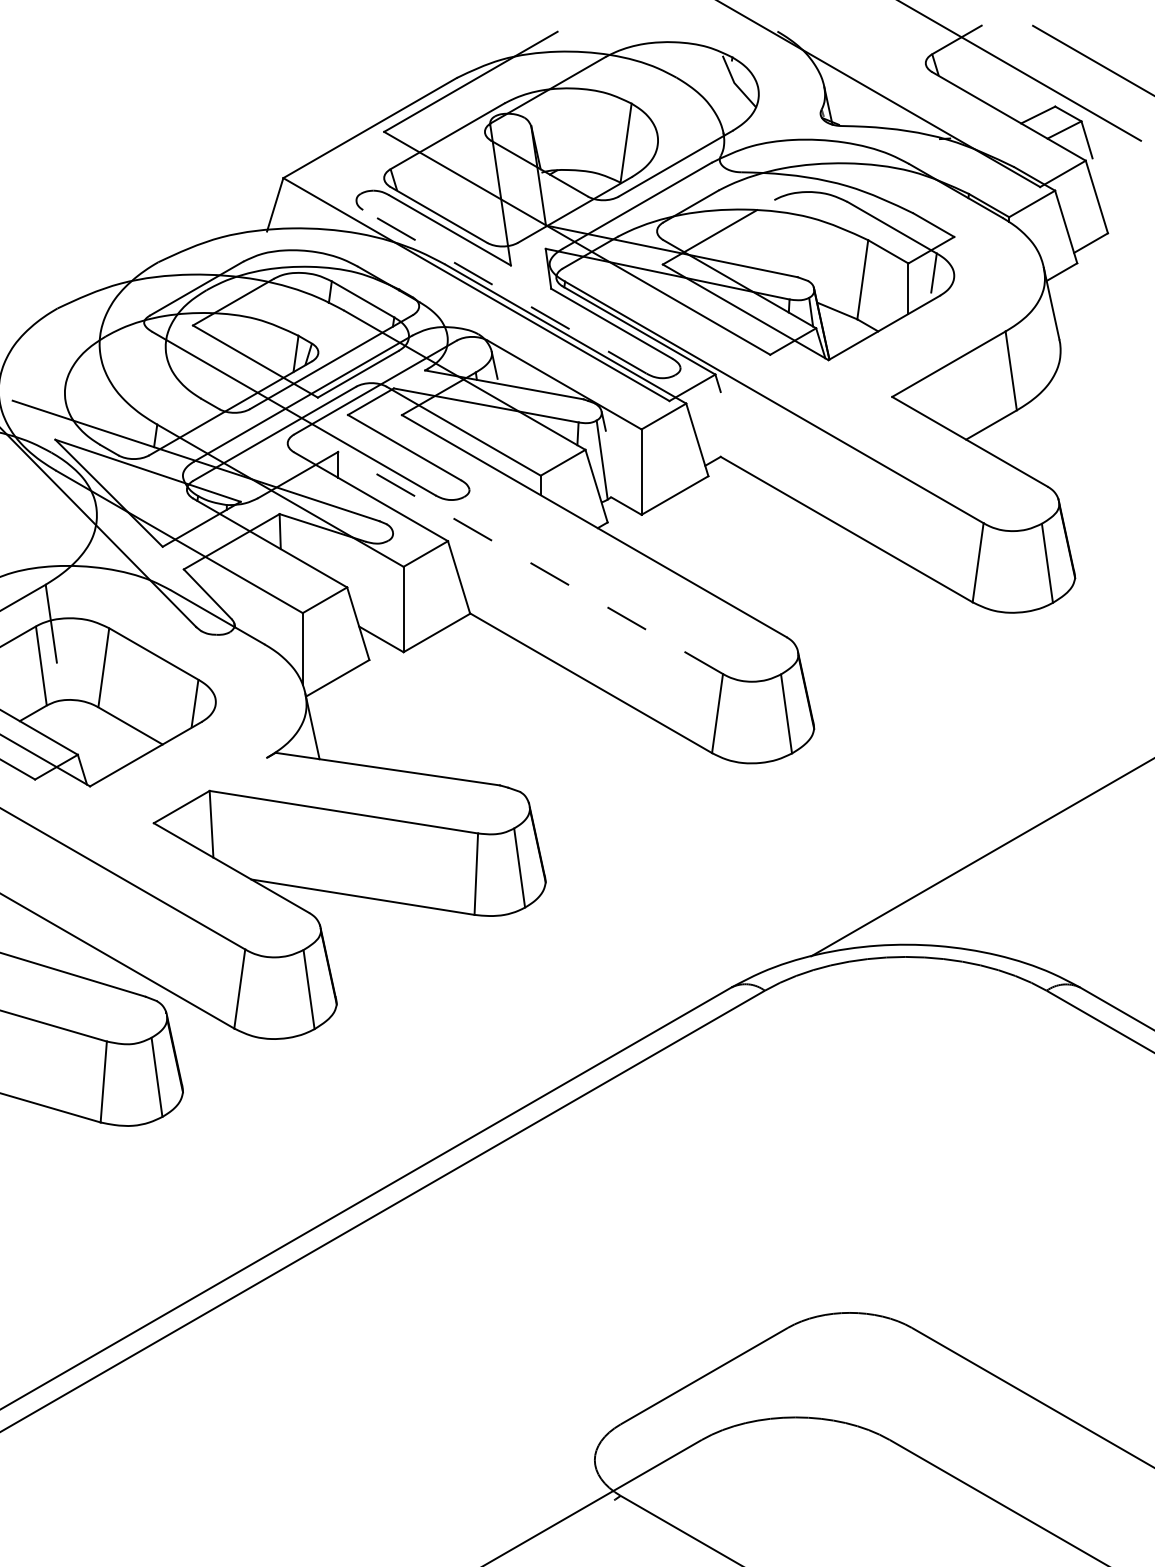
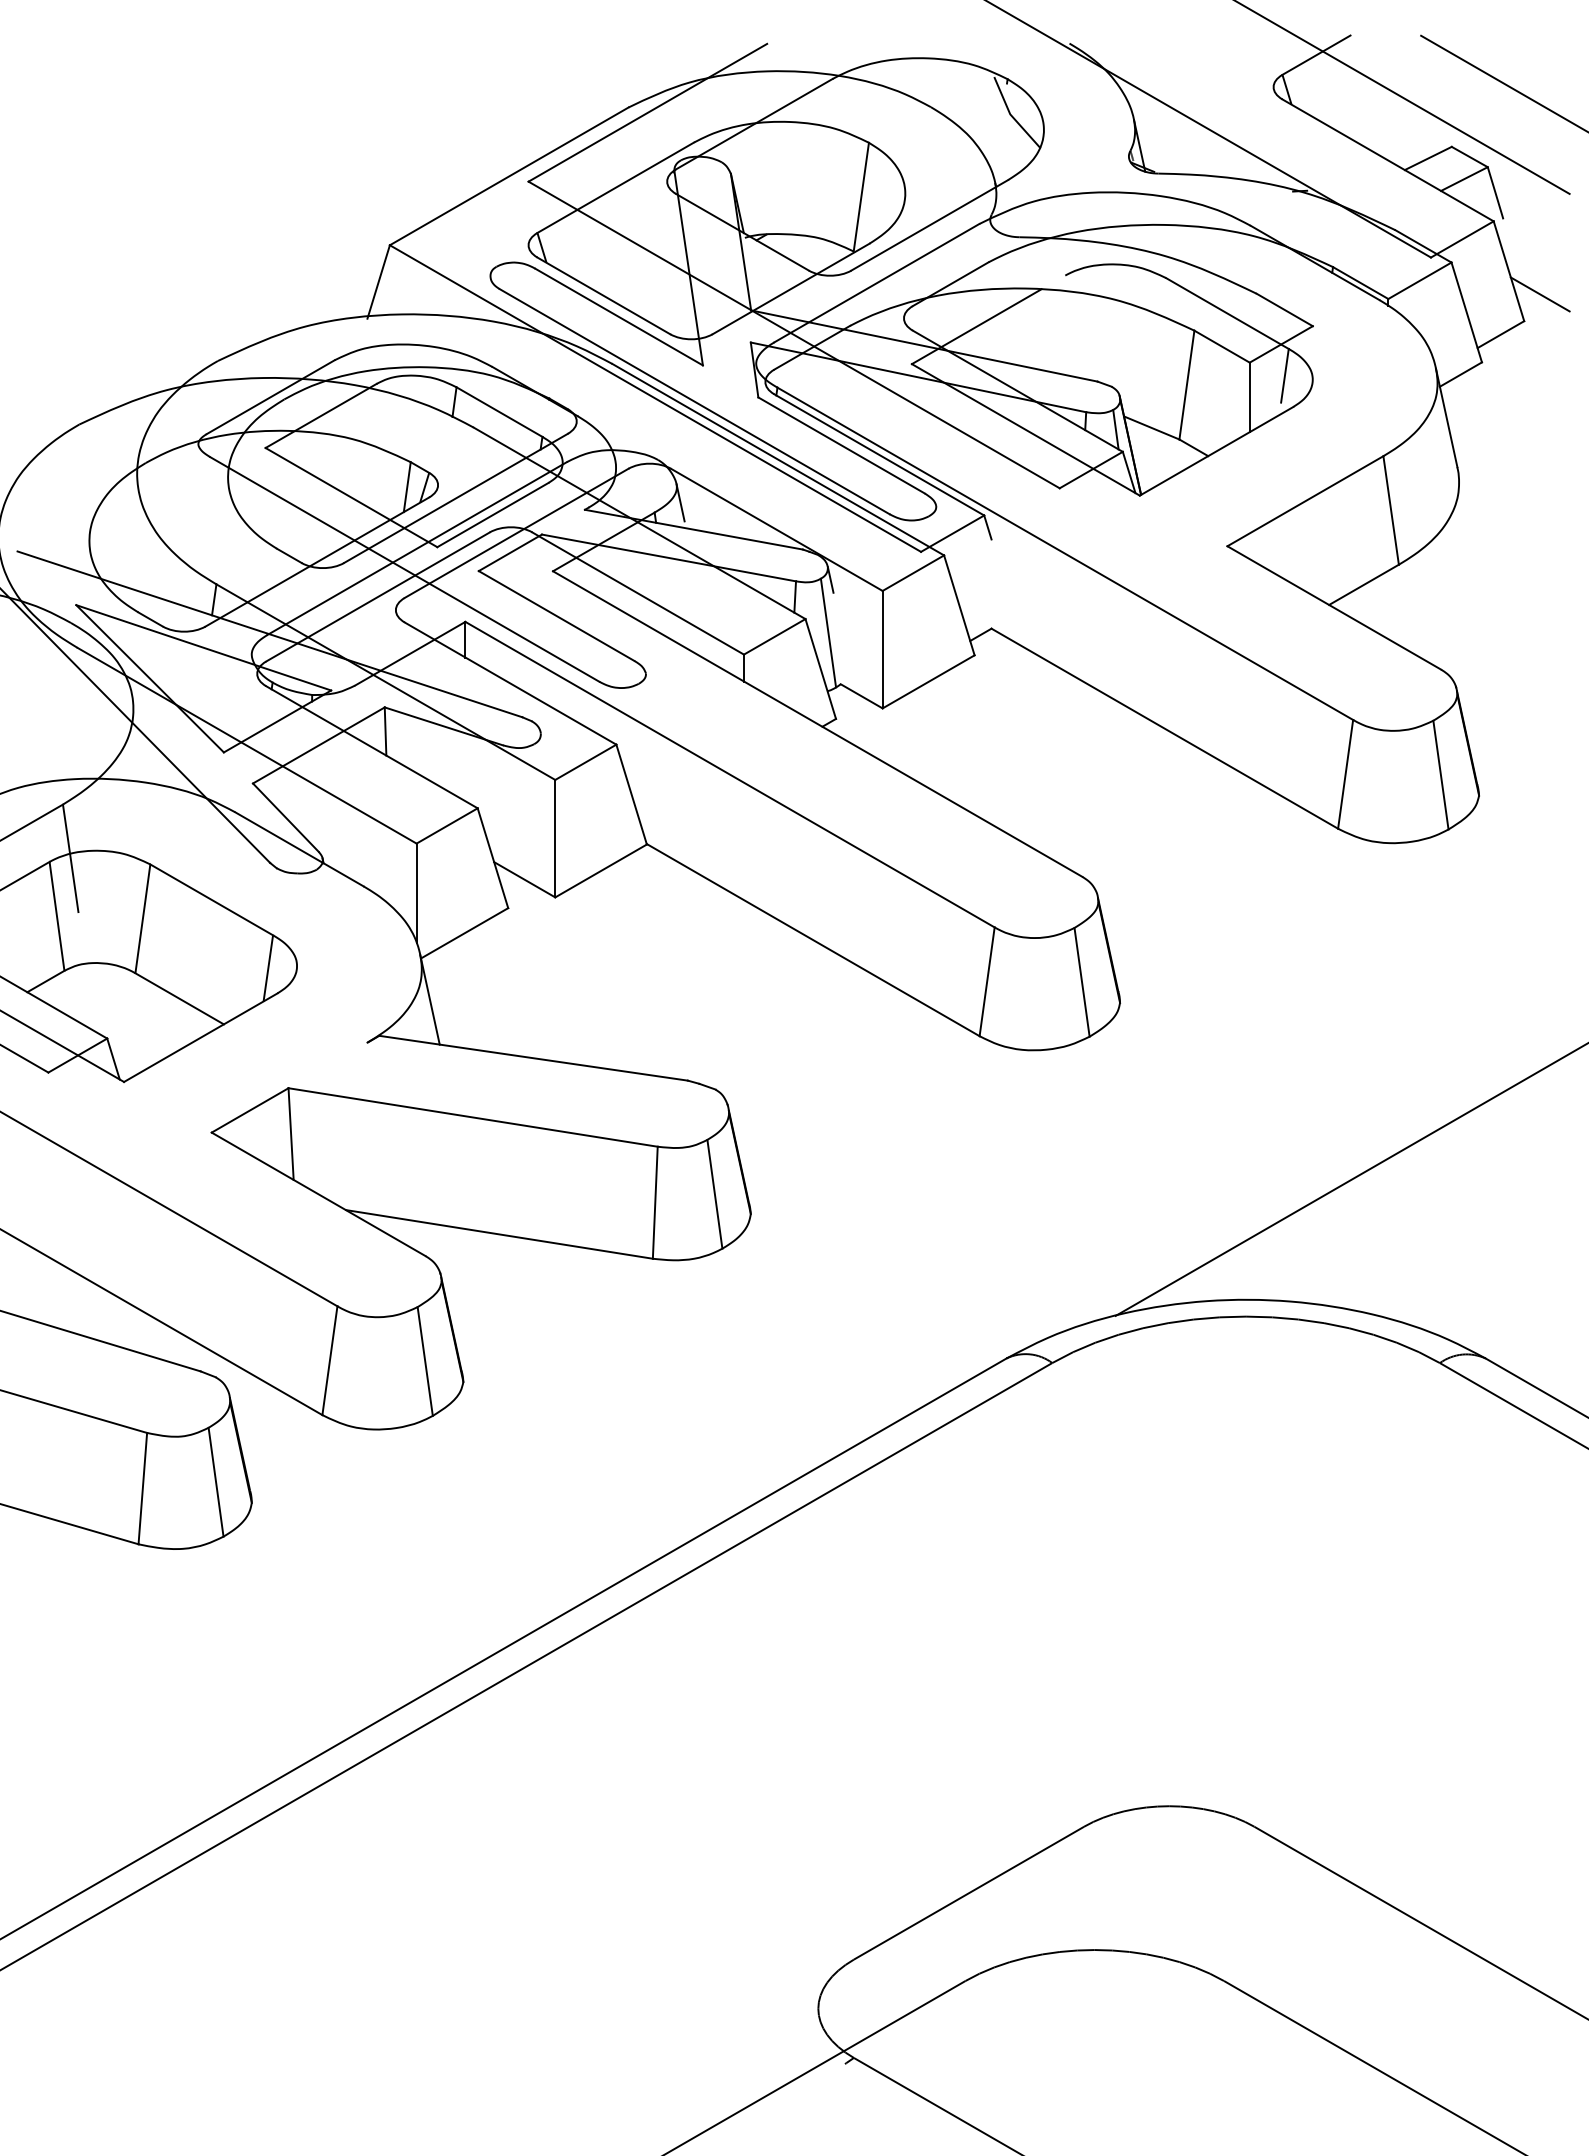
line: (1119, 213) -> (1540, 293), added
line: (504, 291) -> (694, 401), dashed -> solid
line: (530, 562) -> (729, 773), dashed -> solid

